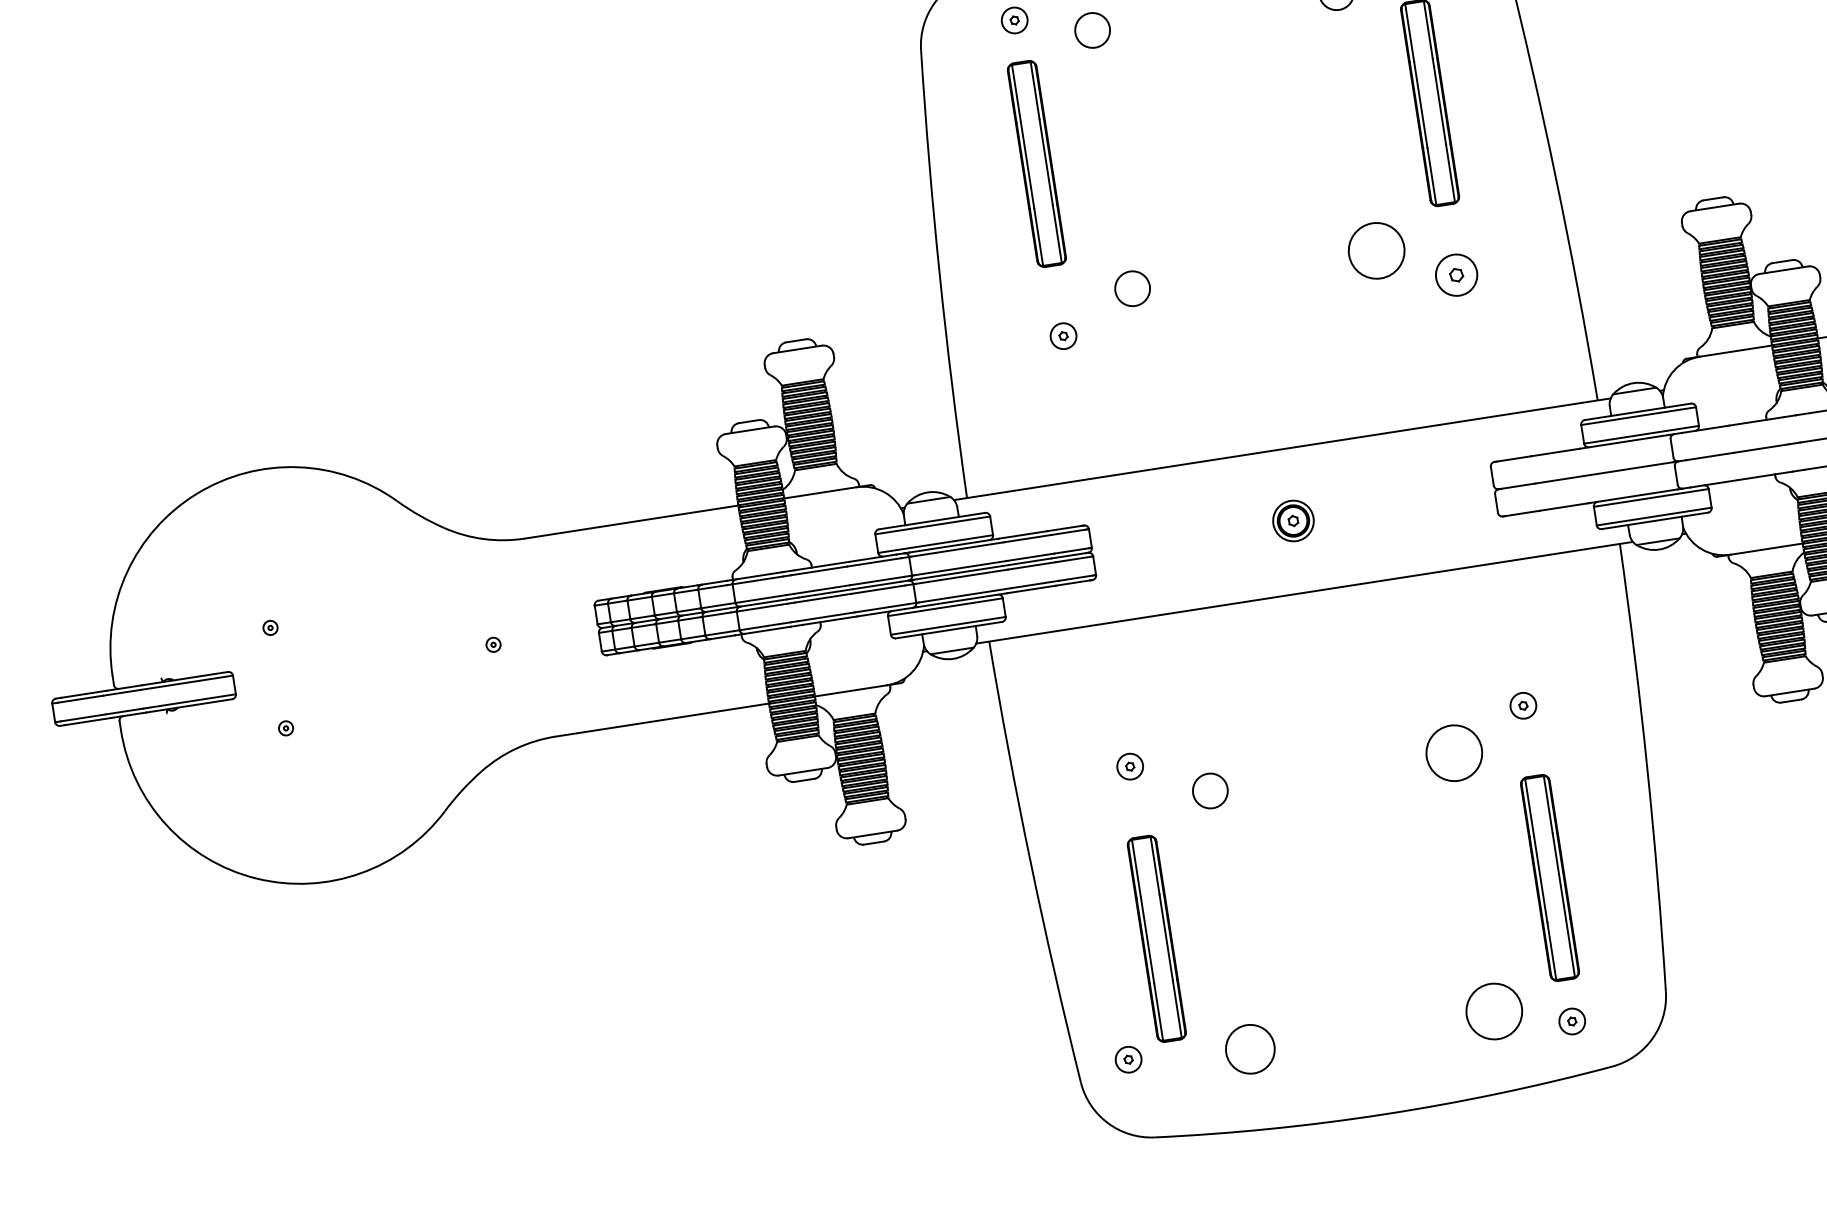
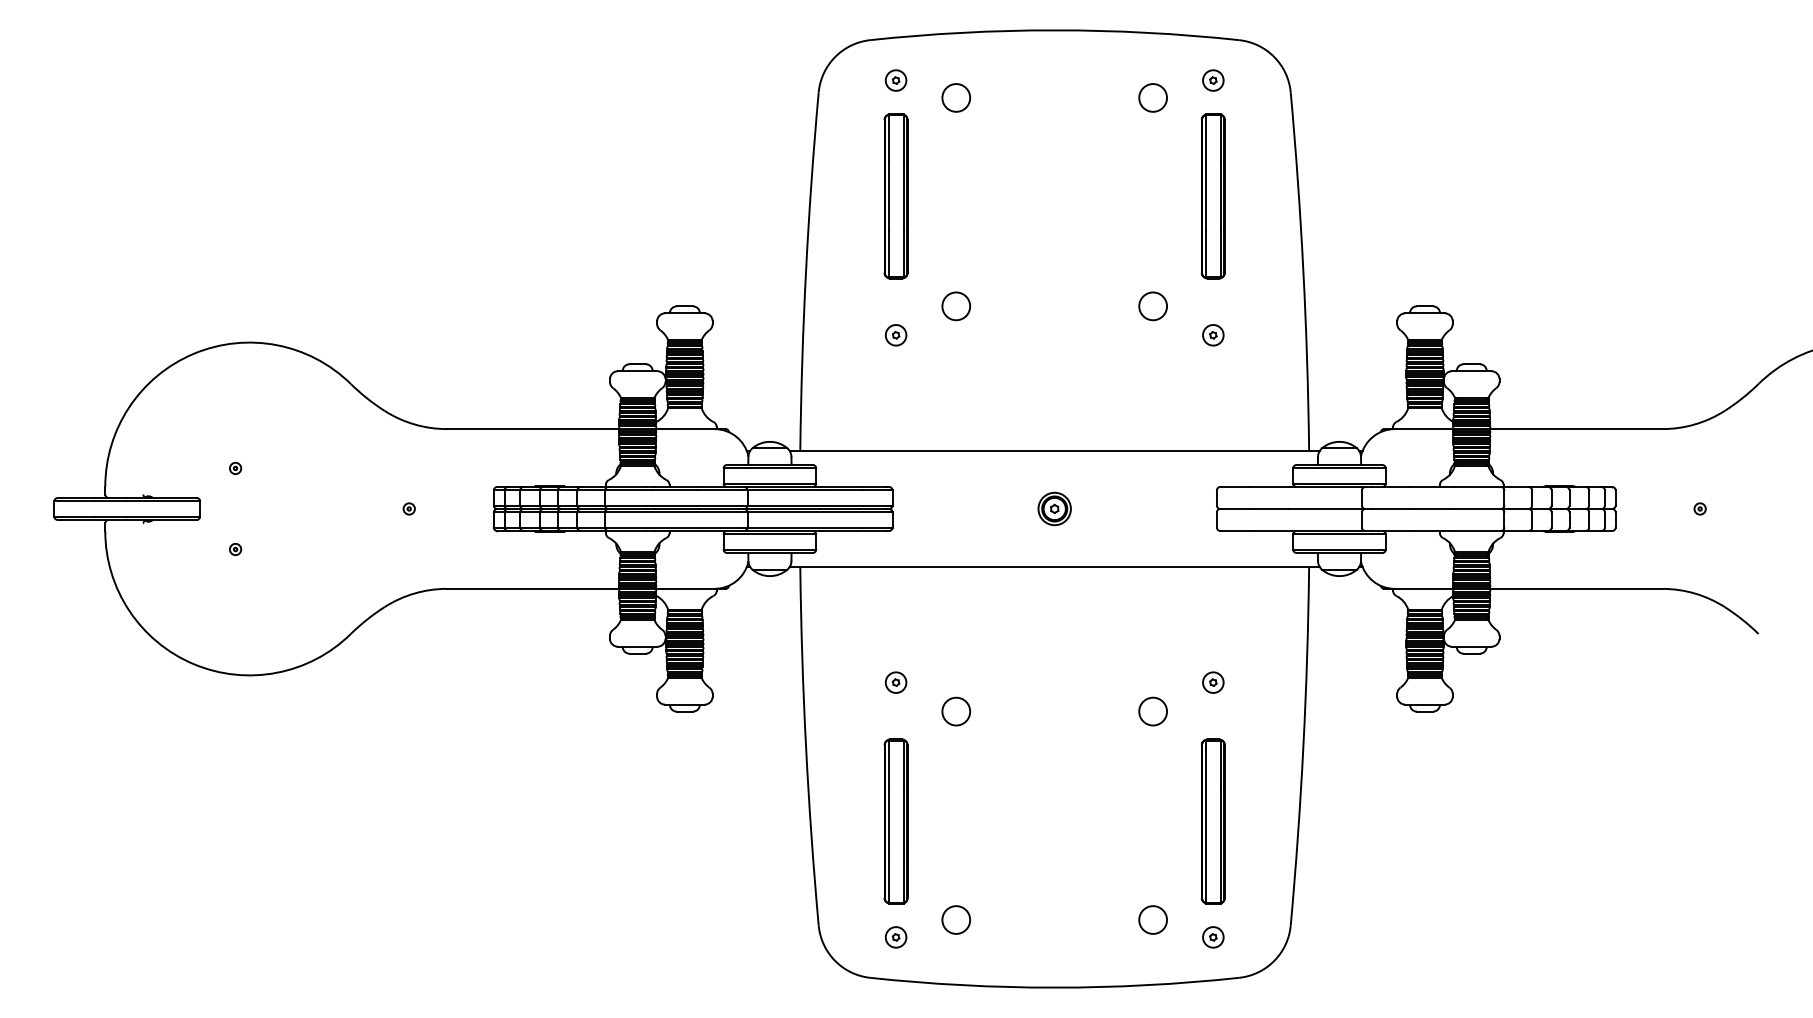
circle: (1375, 251) -> (1152, 306), size x0.62
part: (1456, 275) -> (1213, 335), size x0.62
circle: (1454, 753) -> (1153, 711), size x0.62
circle: (1494, 1010) -> (1153, 919), size x0.62
circle: (1250, 1048) -> (956, 919), size x0.71
part: (1127, 1059) -> (895, 937), moved

